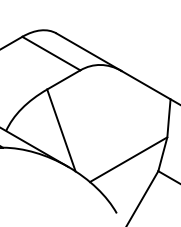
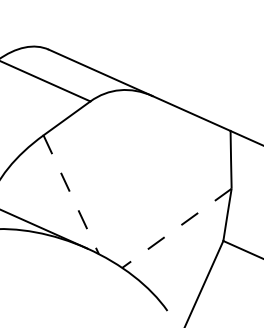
line: (61, 130) -> (71, 194), solid -> dashed
line: (128, 159) -> (176, 228), solid -> dashed

